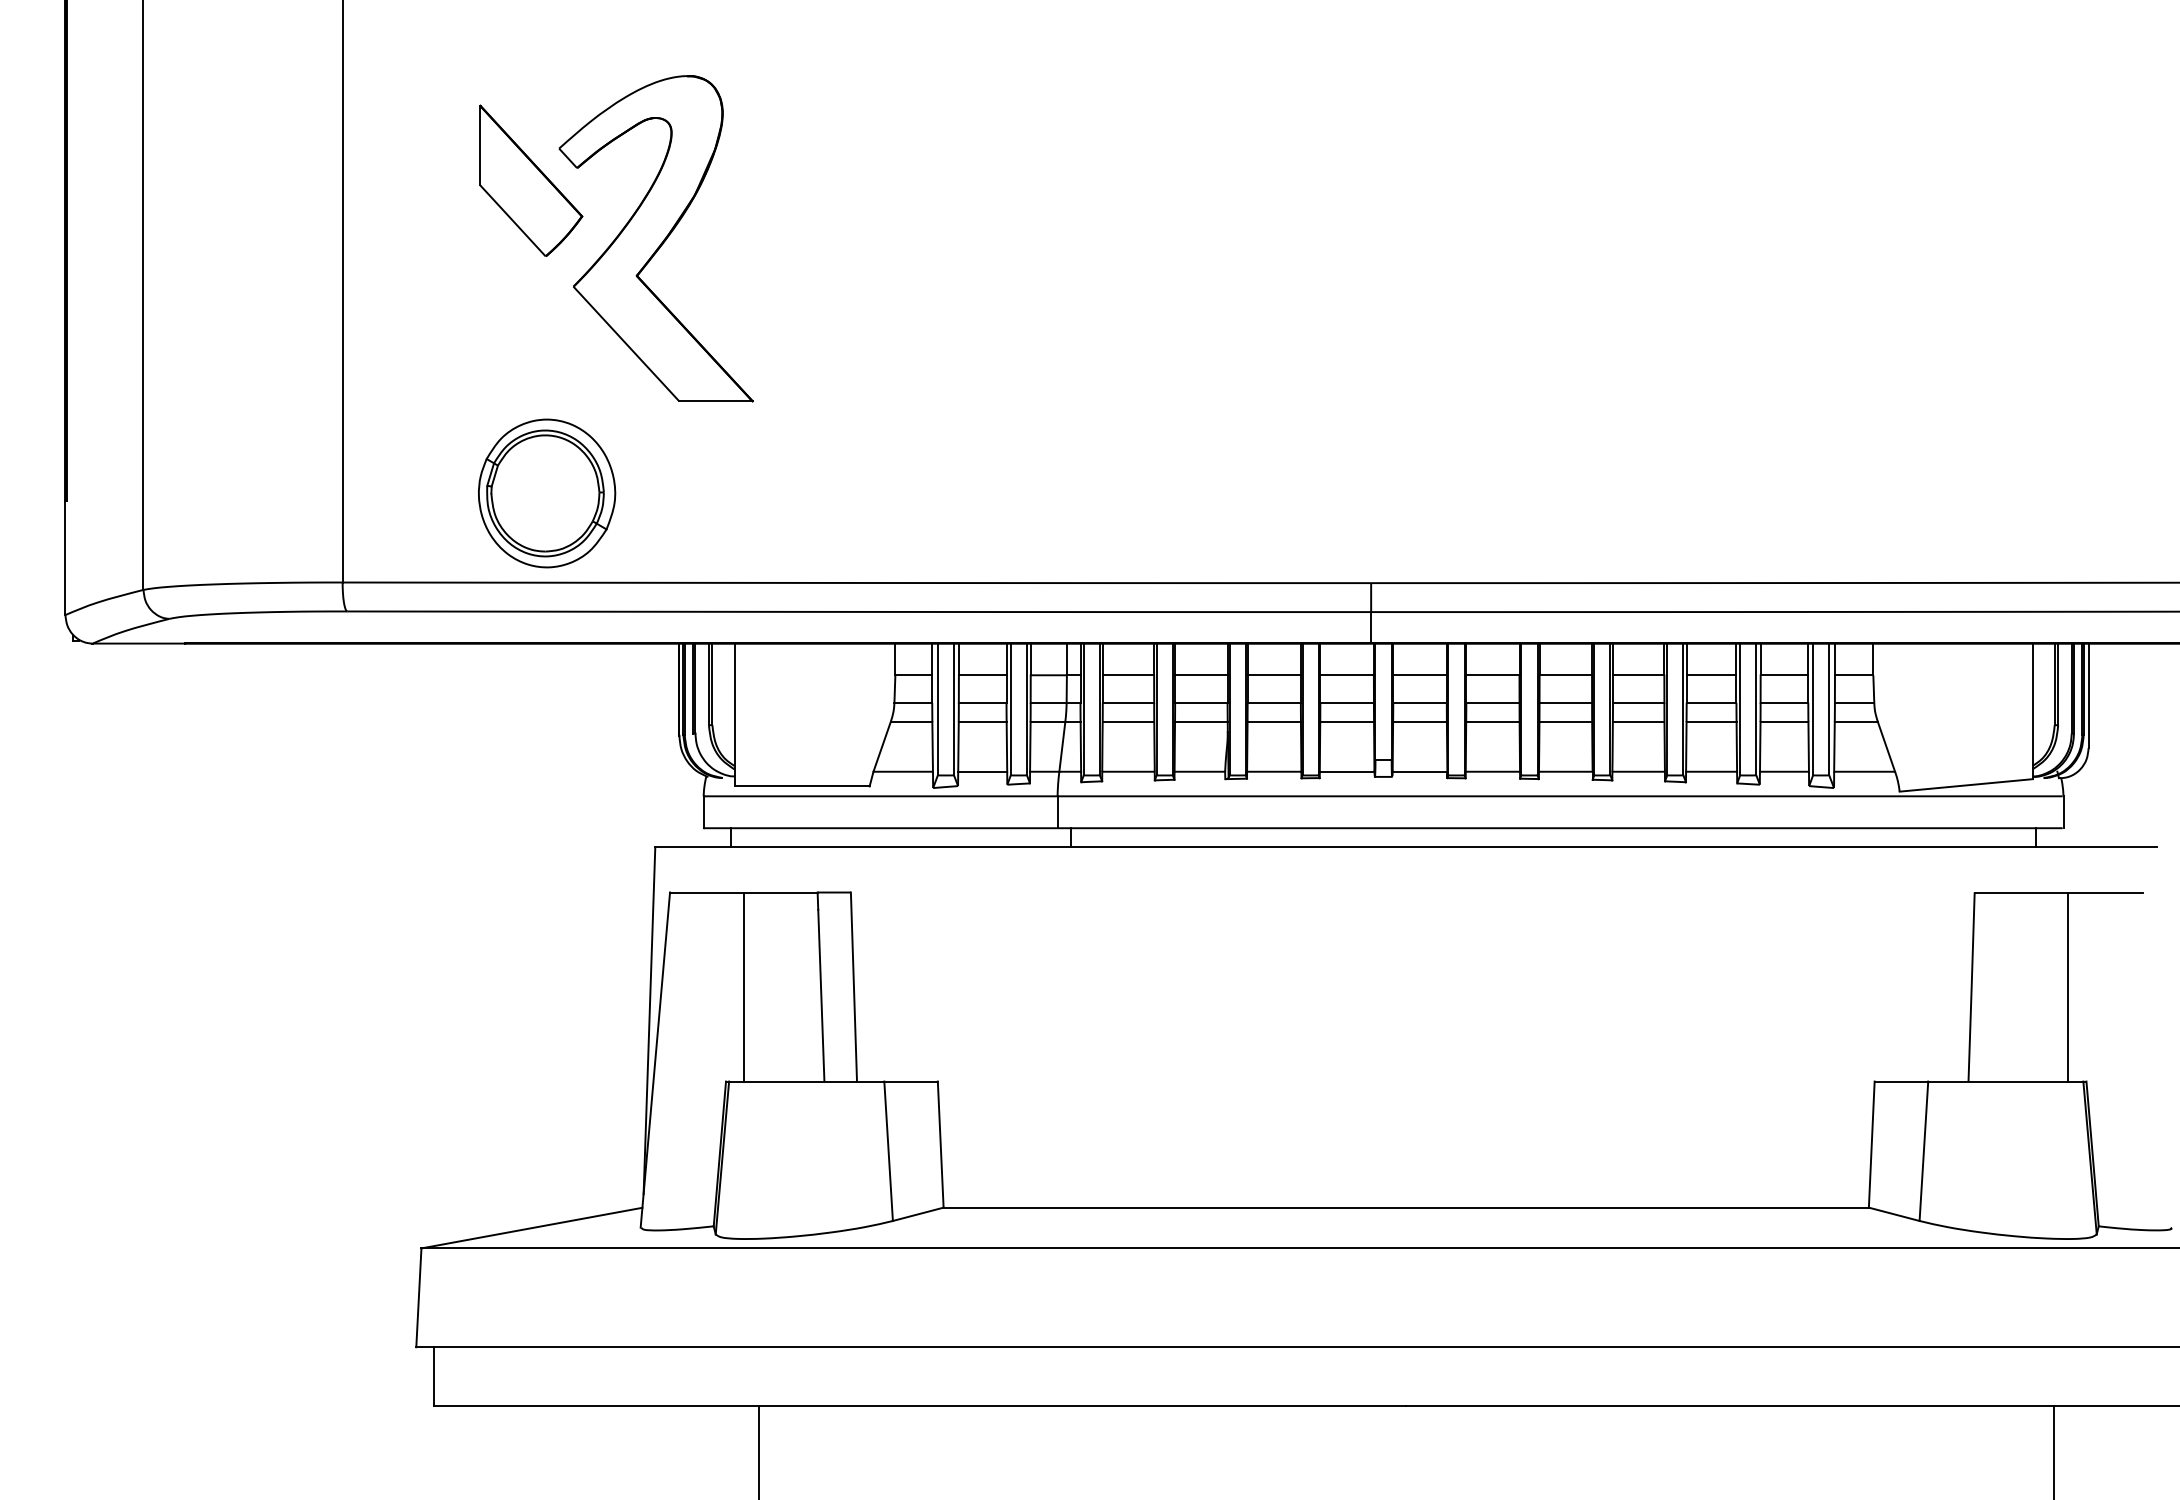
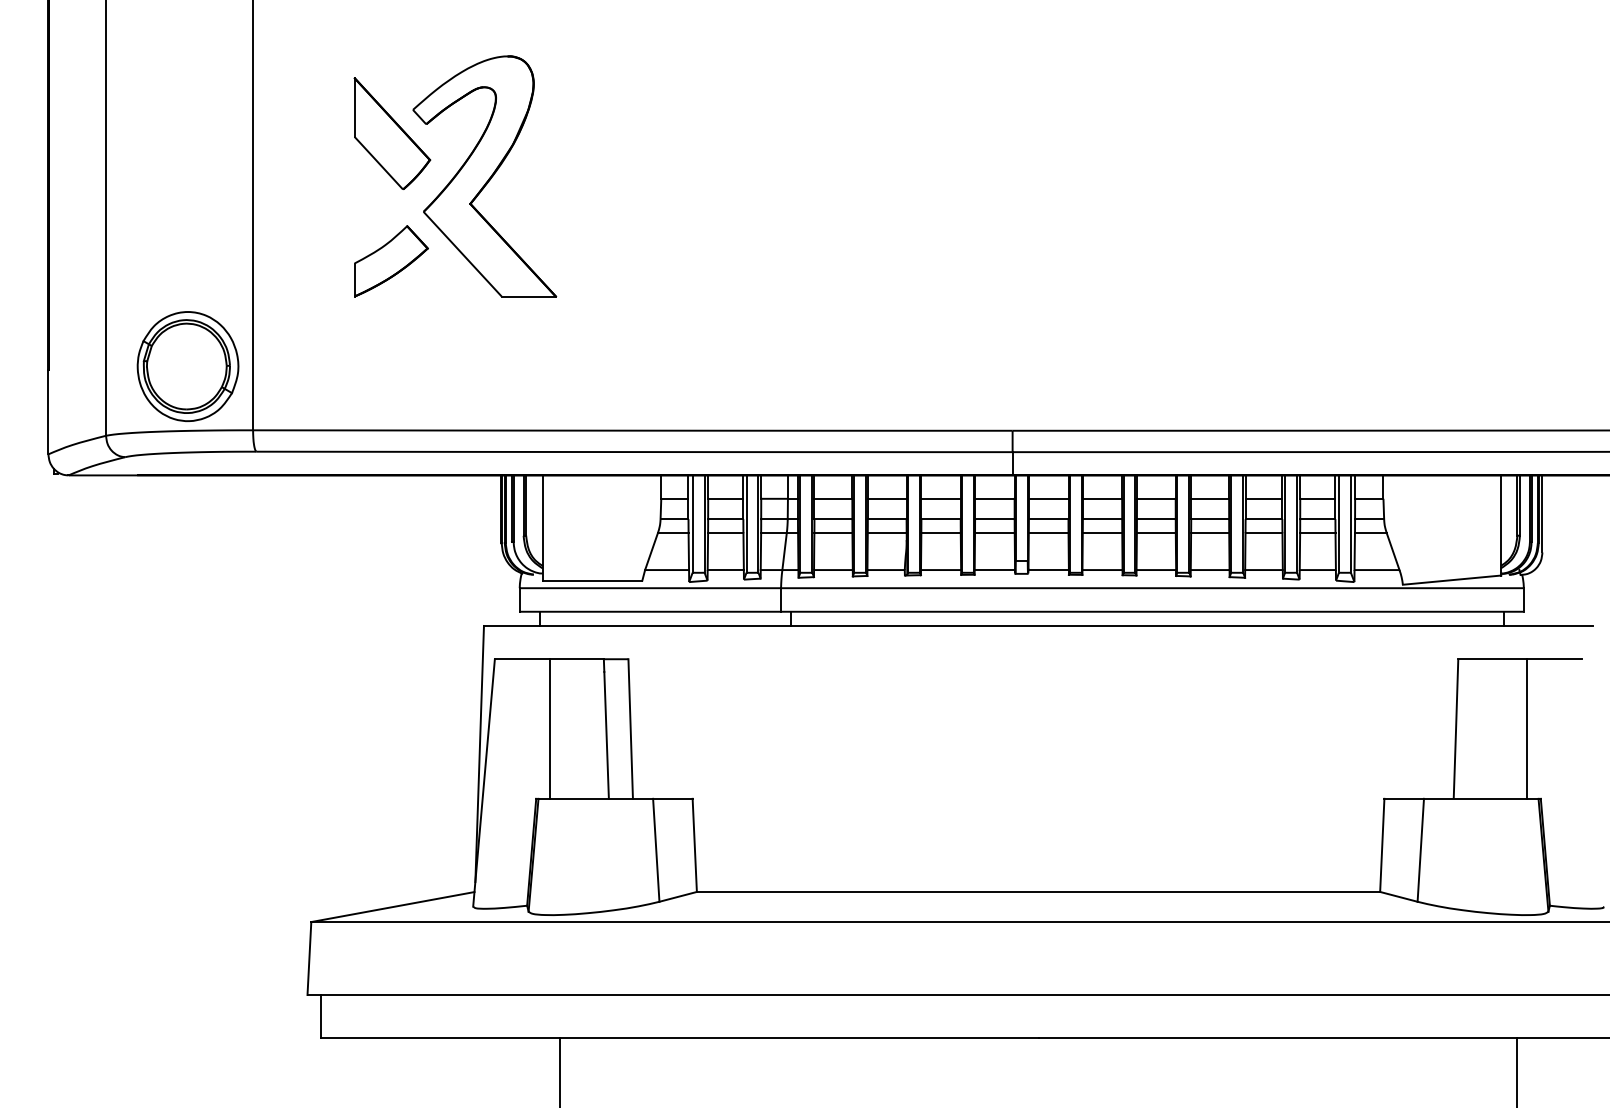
part: (530, 353) -> (391, 261), added
part: (546, 493) -> (187, 366), moved

